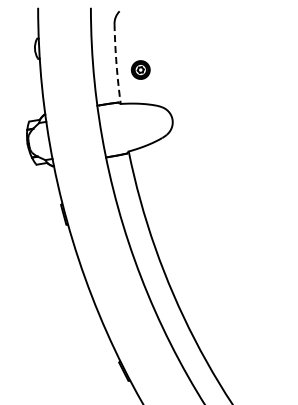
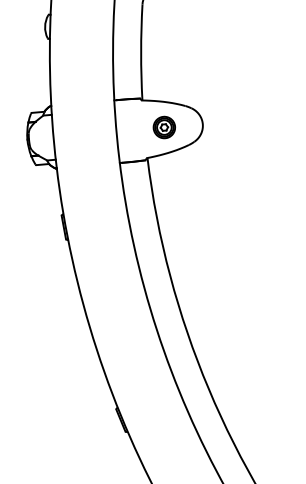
arc: (116, 64) -> (141, 52), dashed -> solid
part: (140, 69) -> (164, 126), moved

